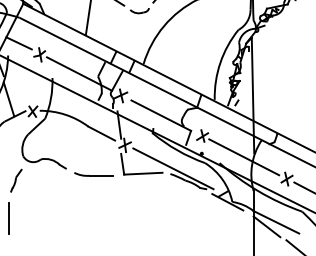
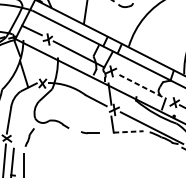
line: (161, 115) -> (142, 86), solid -> dashed
line: (143, 173) -> (128, 131), solid -> dashed
part: (93, 174) -> (89, 132), size x0.6

